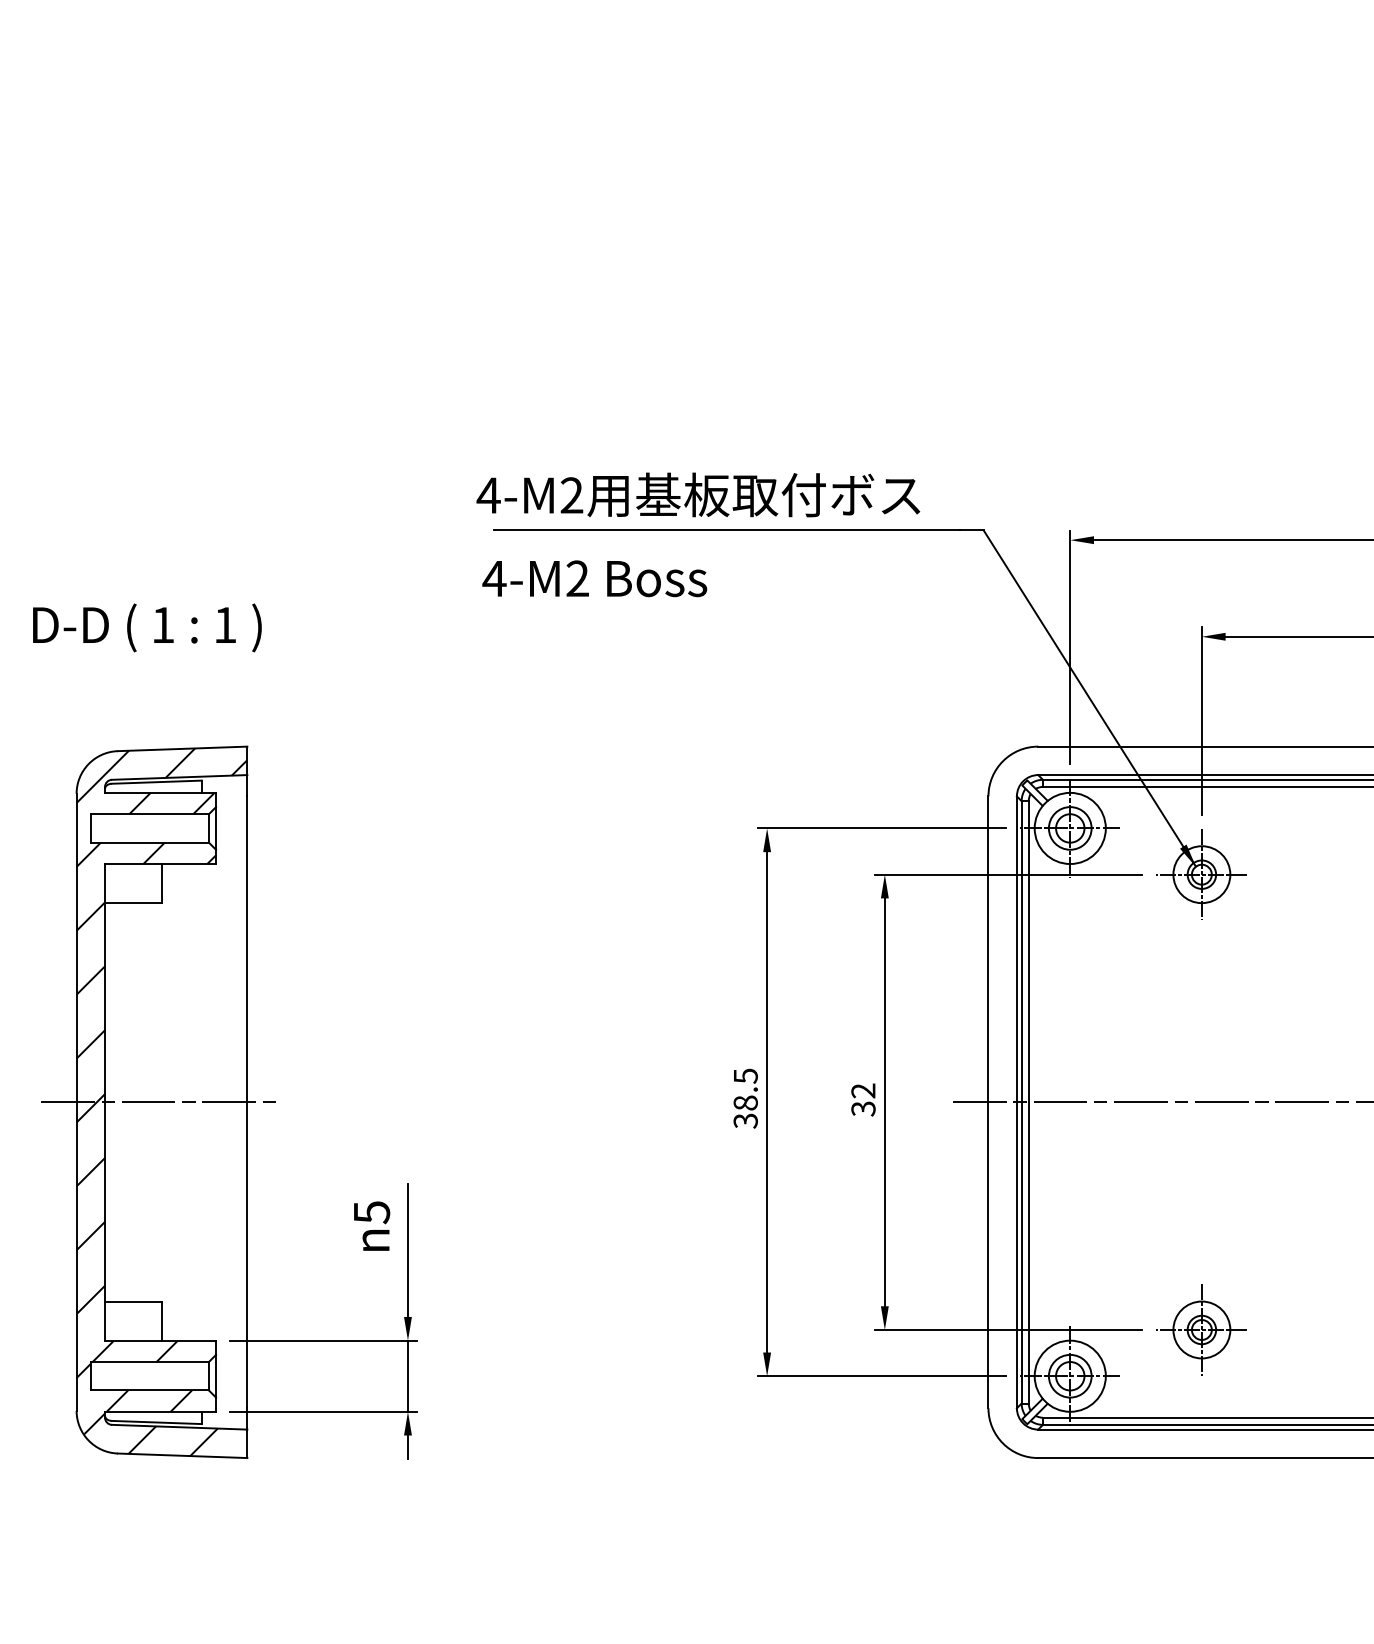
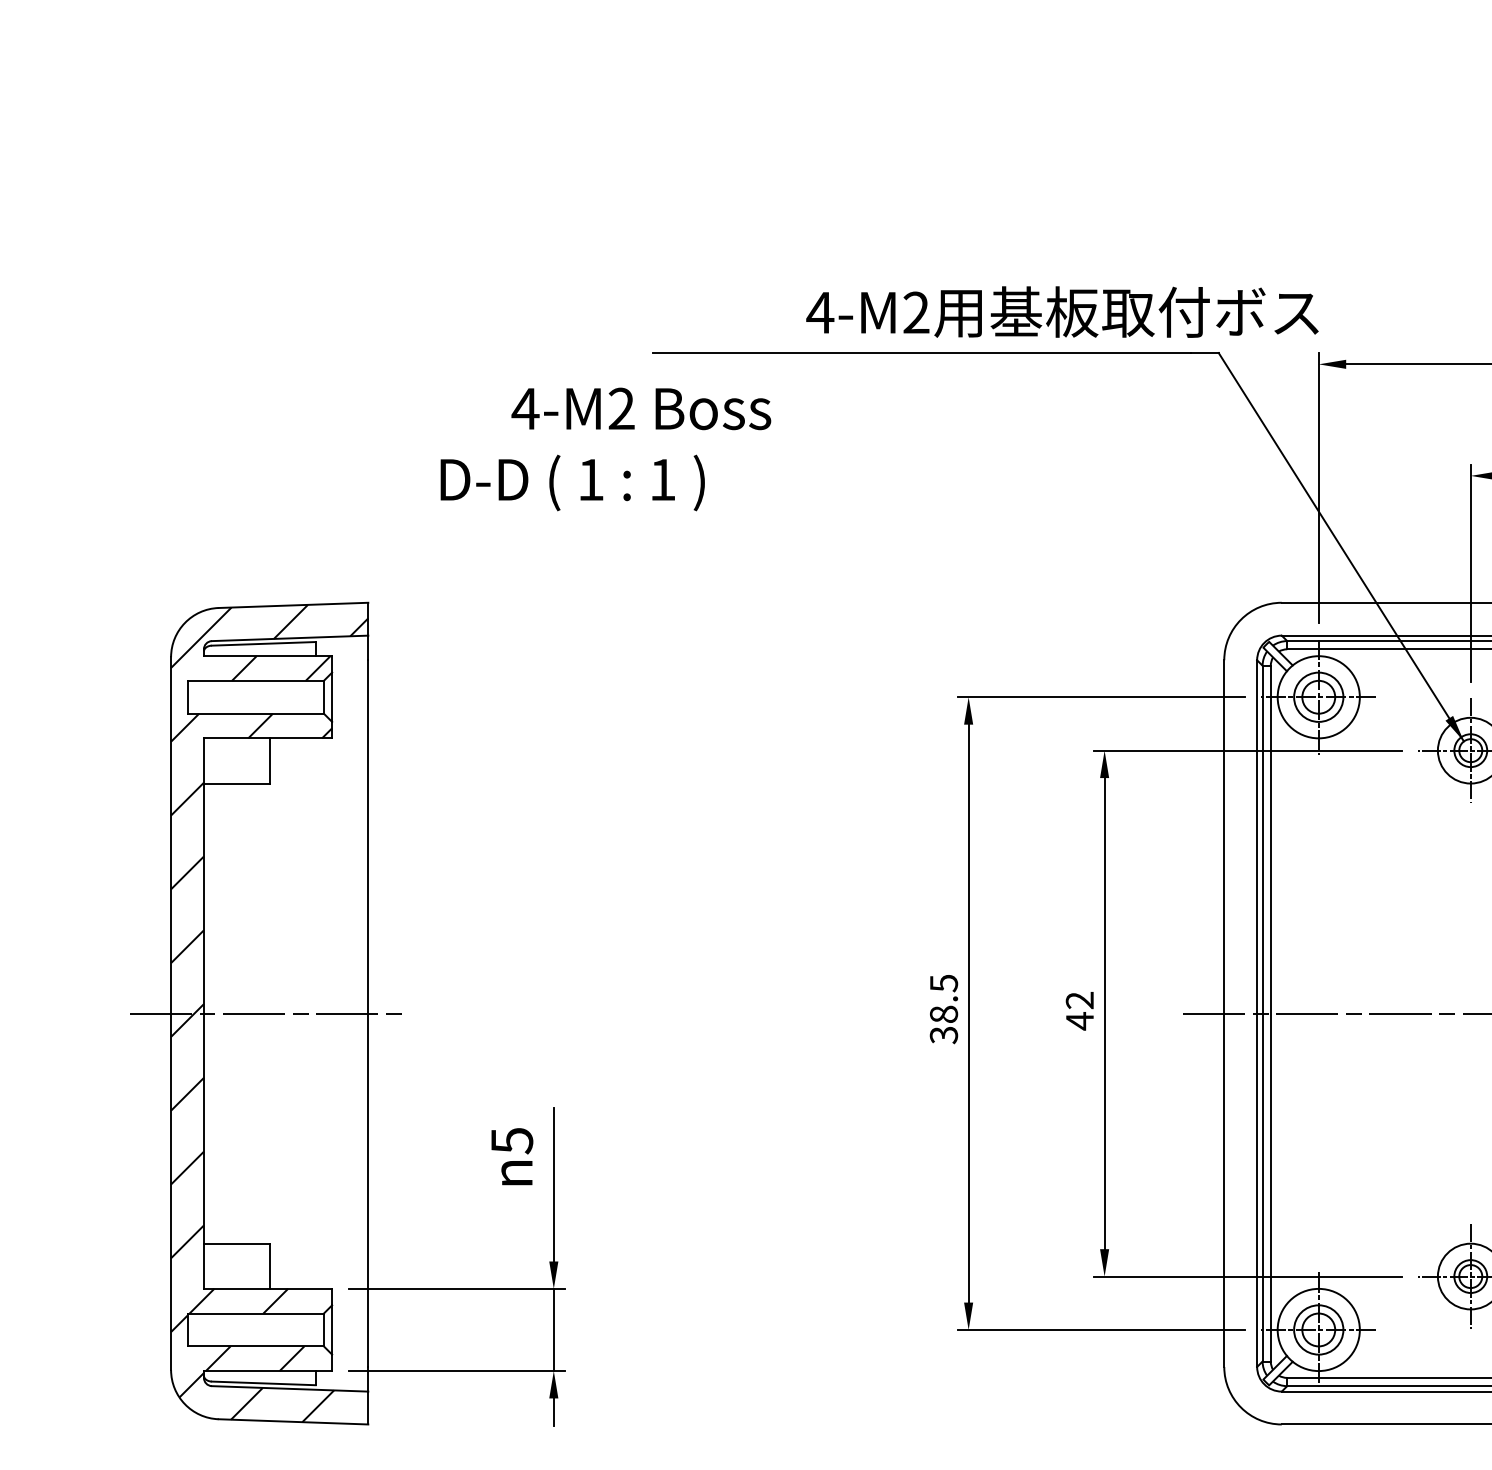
text: (698, 494) -> (1062, 311), moved
text: (594, 578) -> (641, 408), moved
text: (147, 627) -> (572, 482), moved
text: (863, 1108) -> (1079, 1020), 32 -> 42

